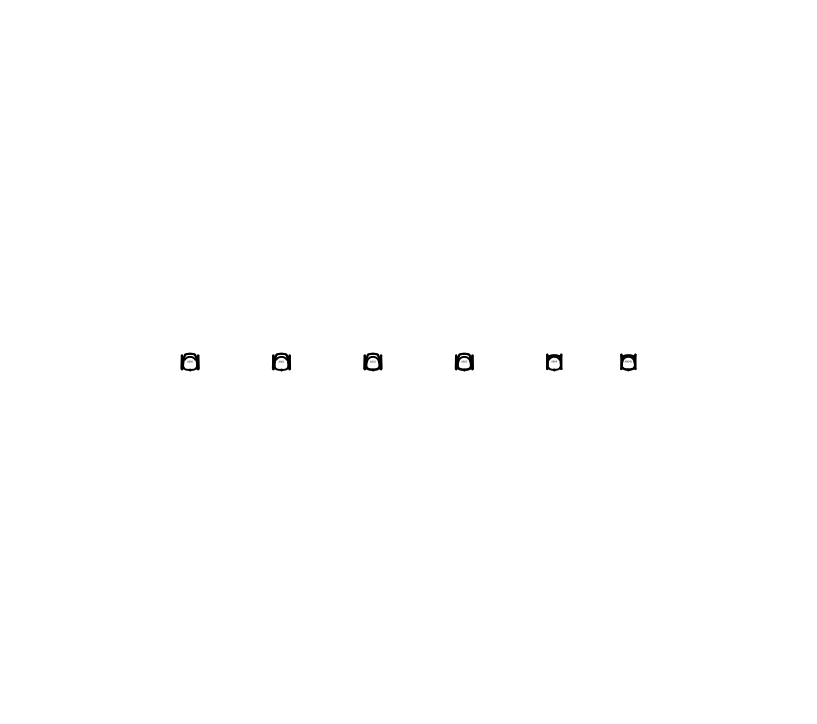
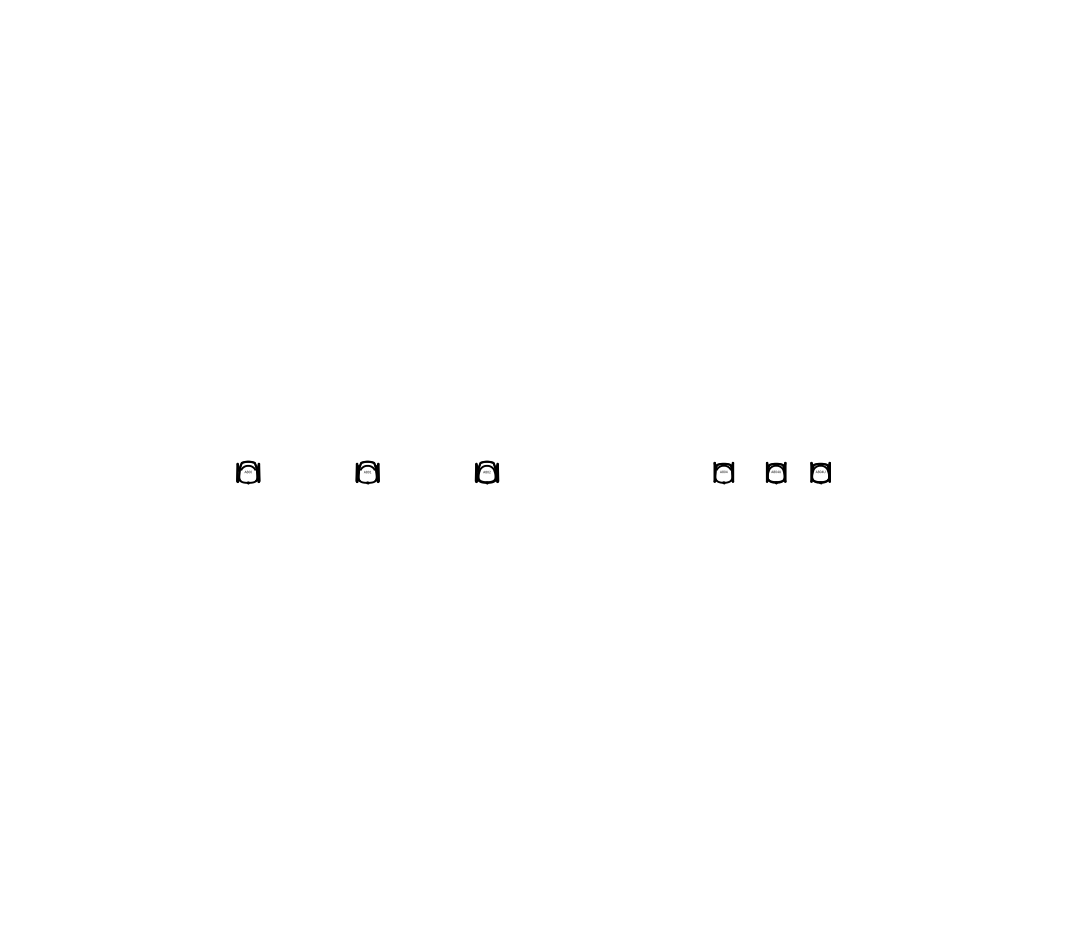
part: (463, 361) -> (605, 471), removed
part: (594, 362) -> (776, 473), added

